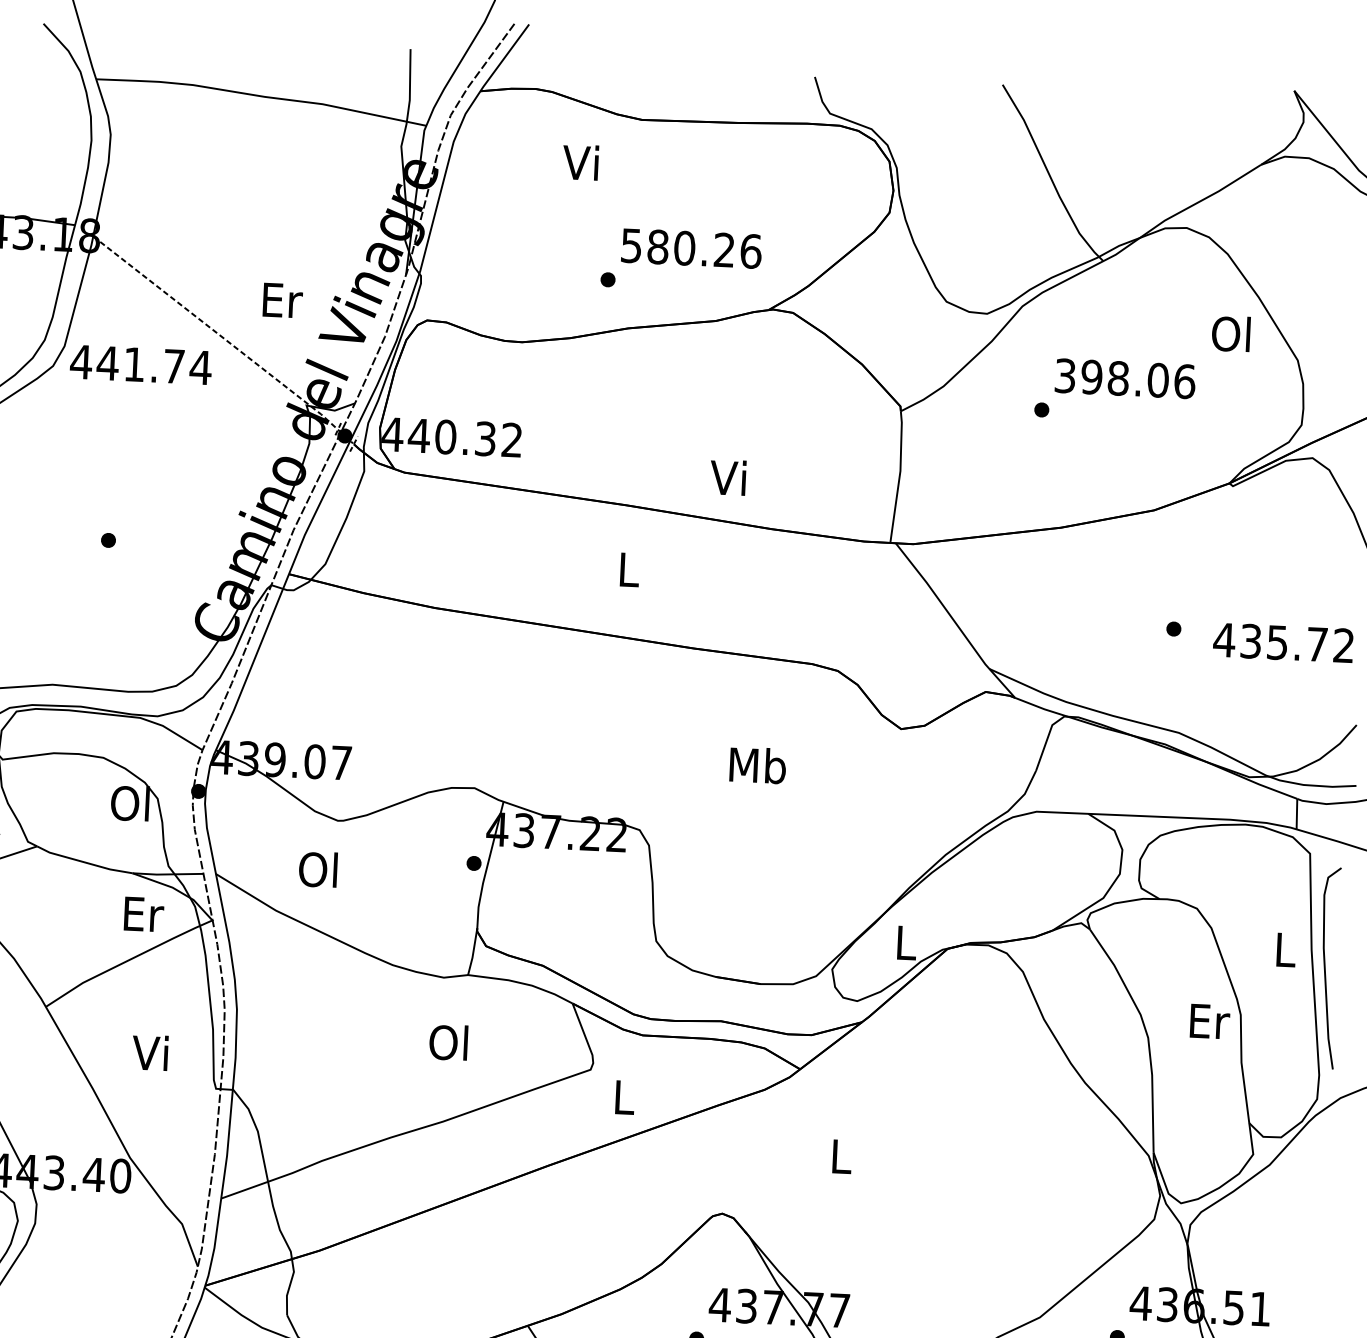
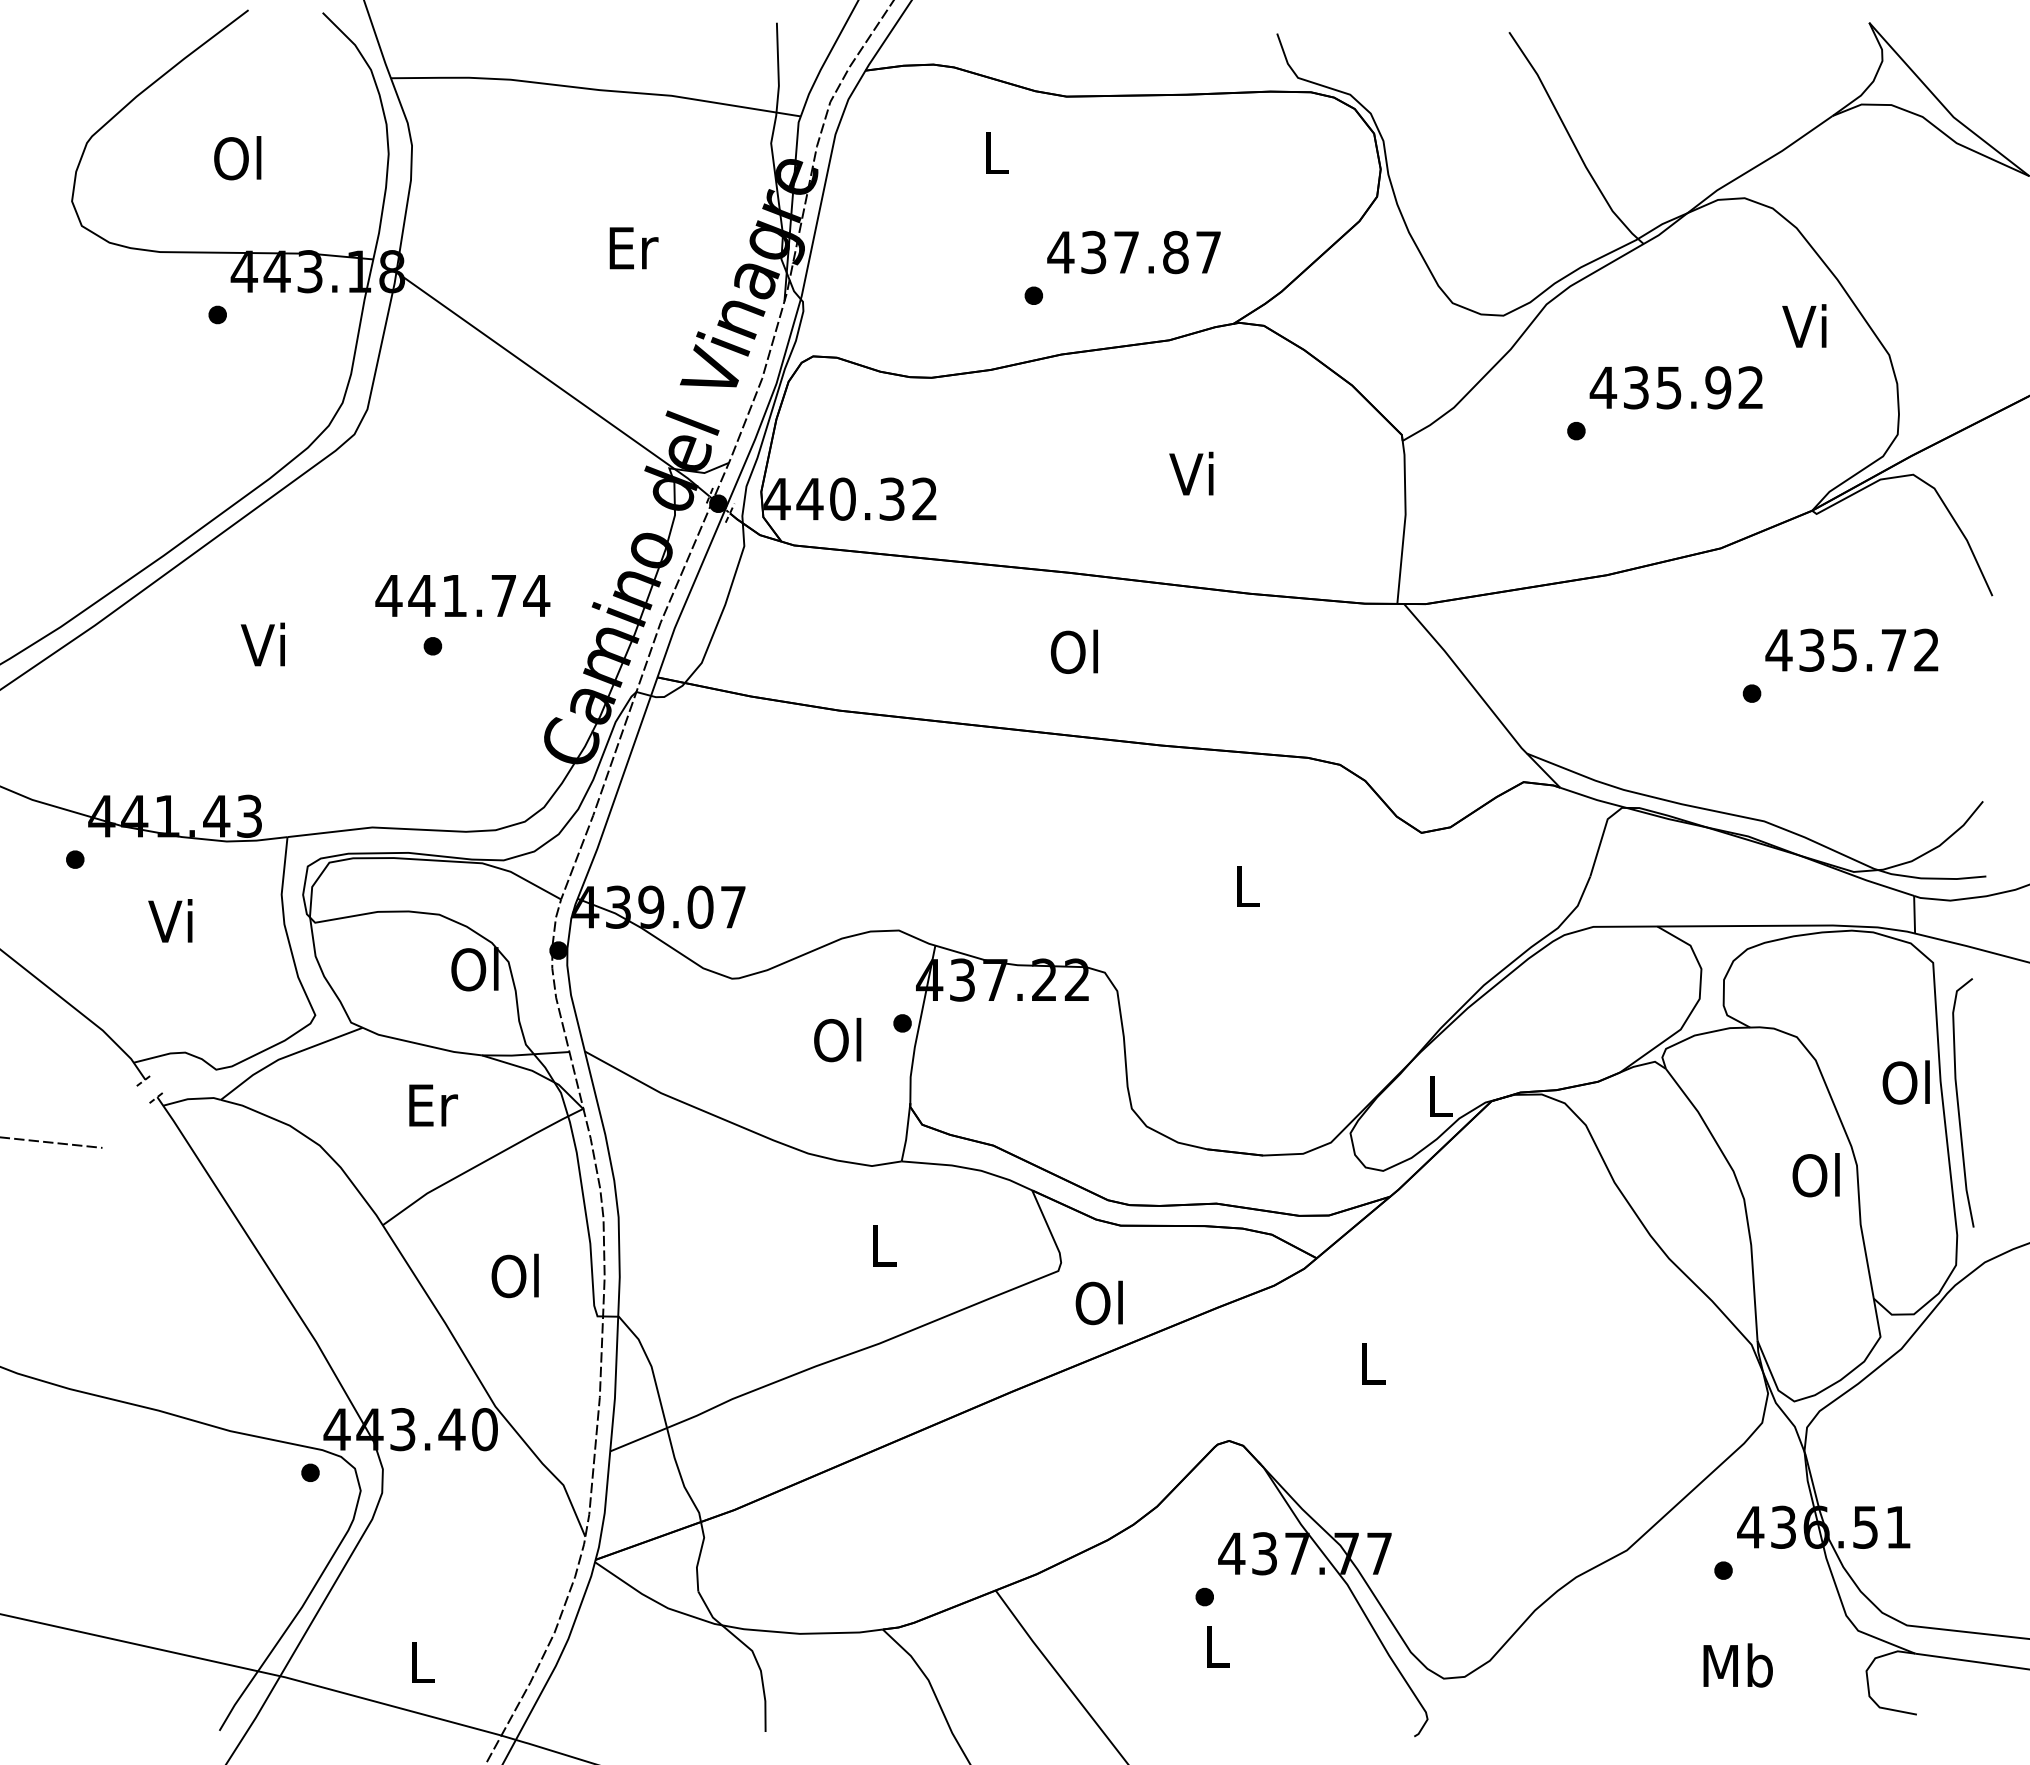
text: (580, 162) -> (993, 152), Vi -> L
text: (691, 248) -> (1134, 252), 580.26 -> 437.87
text: (282, 300) -> (633, 248), moved
line: (216, 333) -> (554, 384), dashed -> solid
text: (1231, 334) -> (1805, 326), Ol -> Vi
text: (140, 364) -> (462, 595), moved
text: (1124, 378) -> (1676, 387), 398.06 -> 435.92
text: (728, 477) -> (1191, 473), moved
text: (626, 569) -> (1073, 651), L -> Ol
text: (1283, 642) -> (1851, 649), moved
text: (757, 765) -> (1246, 885), Mb -> L
text: (318, 869) -> (837, 1040), moved
text: (144, 914) -> (433, 1105), moved
text: (1283, 949) -> (1905, 1082), L -> Ol
text: (1208, 1021) -> (1817, 1175), Er -> Ol
text: (448, 1042) -> (881, 1245), Ol -> L
text: (150, 1052) -> (514, 1275), Vi -> Ol
text: (621, 1096) -> (1098, 1302), L -> Ol

